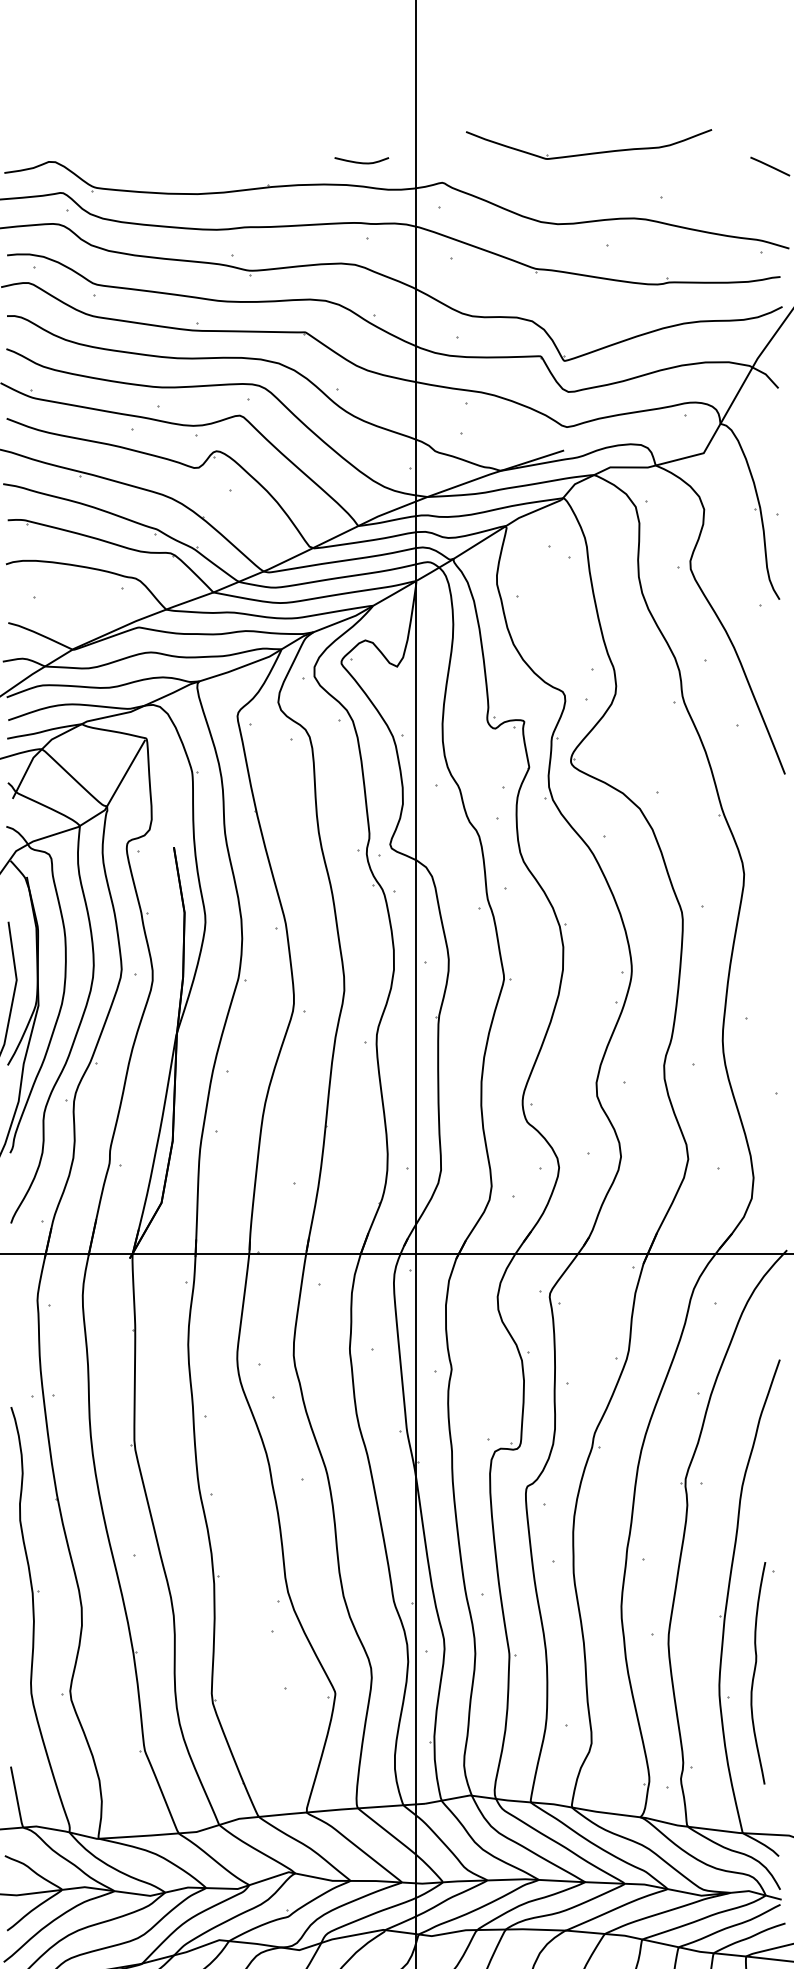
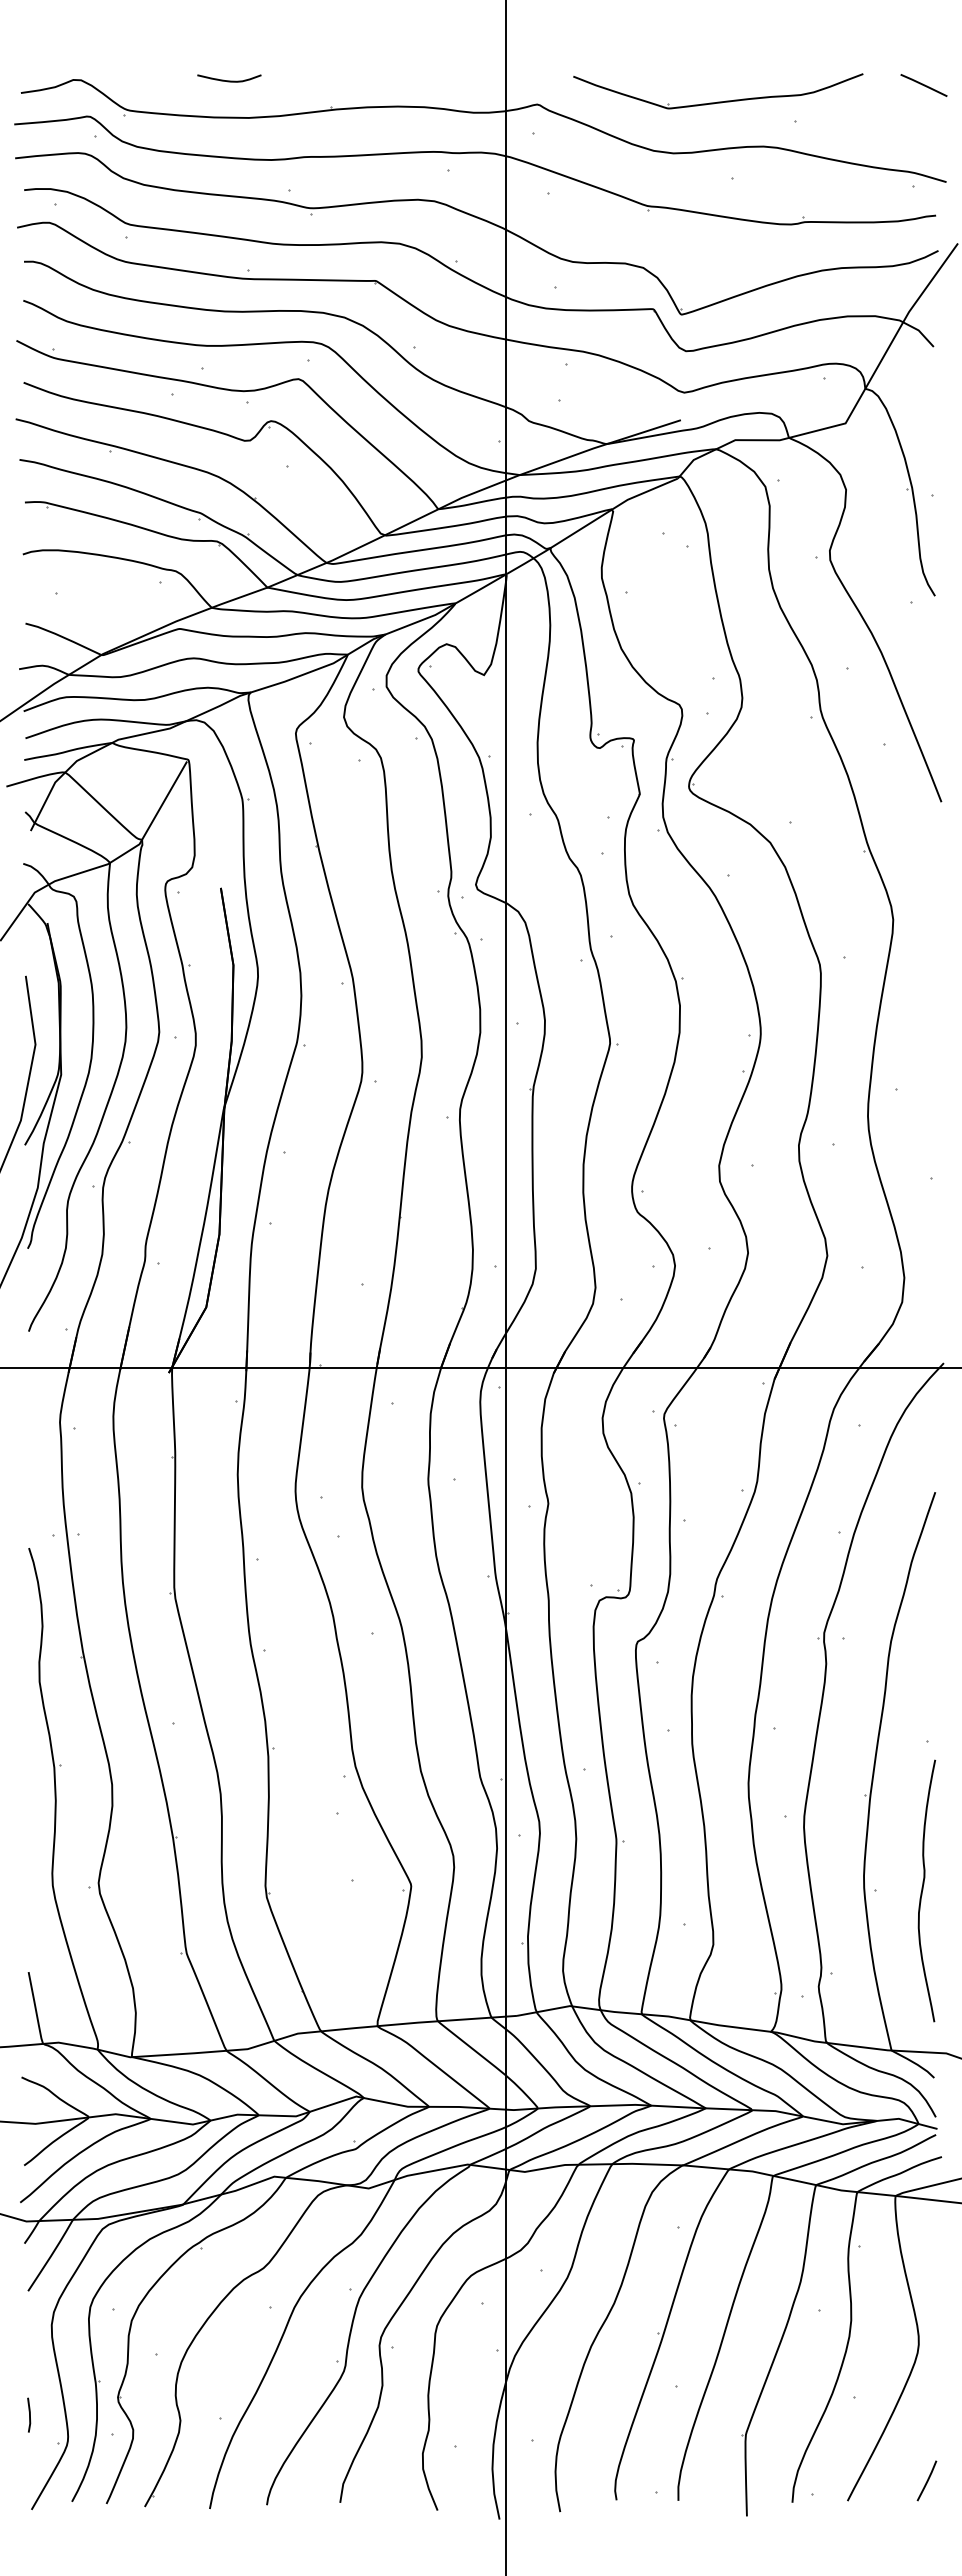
part: (589, 153) -> (718, 101), moved
curve: (361, 162) -> (229, 80), moved
curve: (755, 1672) -> (923, 1890), moved

